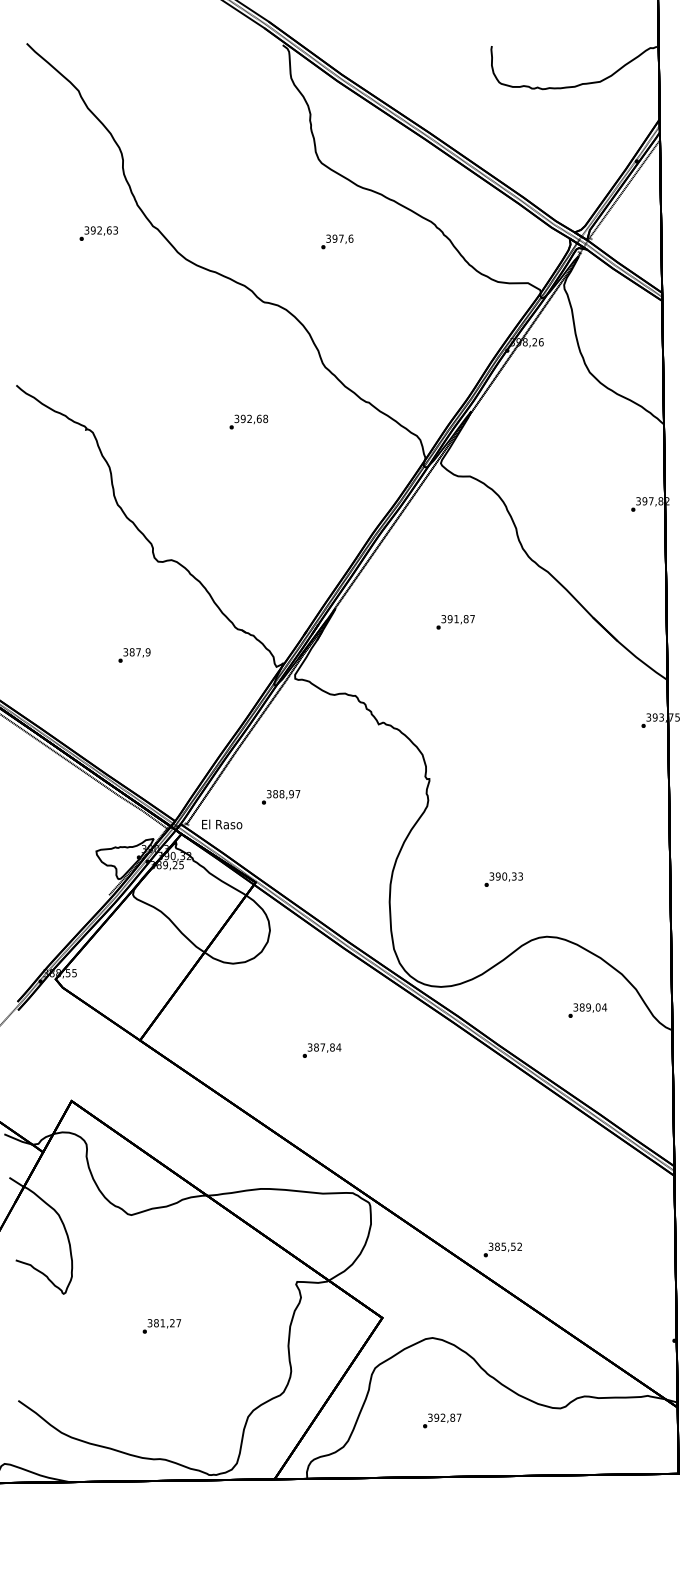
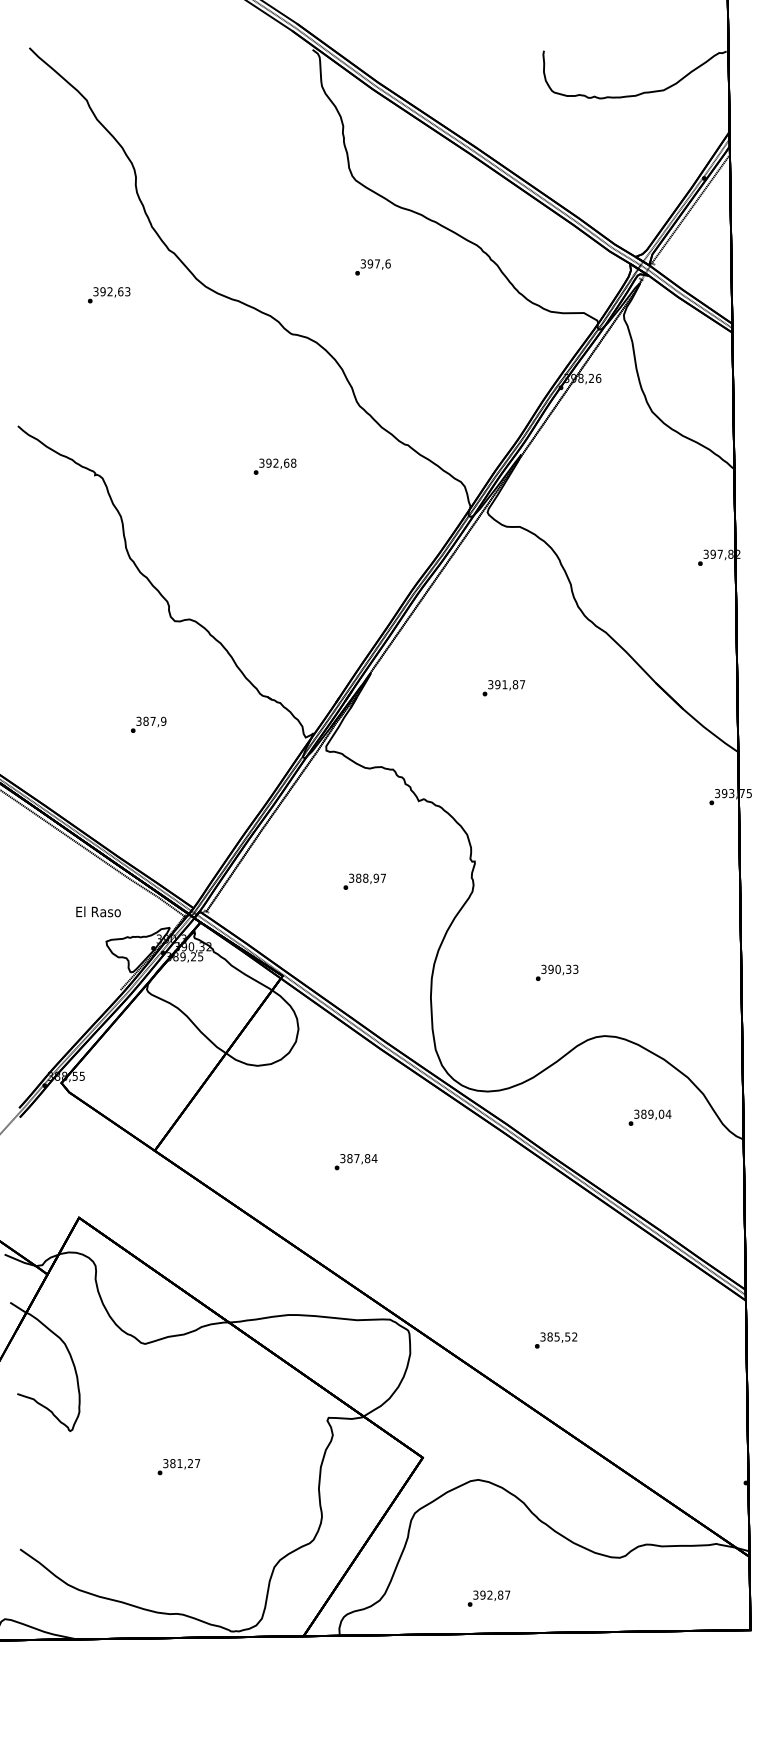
text: (99, 233) -> (109, 295), moved
text: (280, 797) -> (364, 881), moved
text: (222, 824) -> (98, 911), moved
text: (503, 1249) -> (556, 1340), moved
text: (441, 1420) -> (488, 1598), moved

